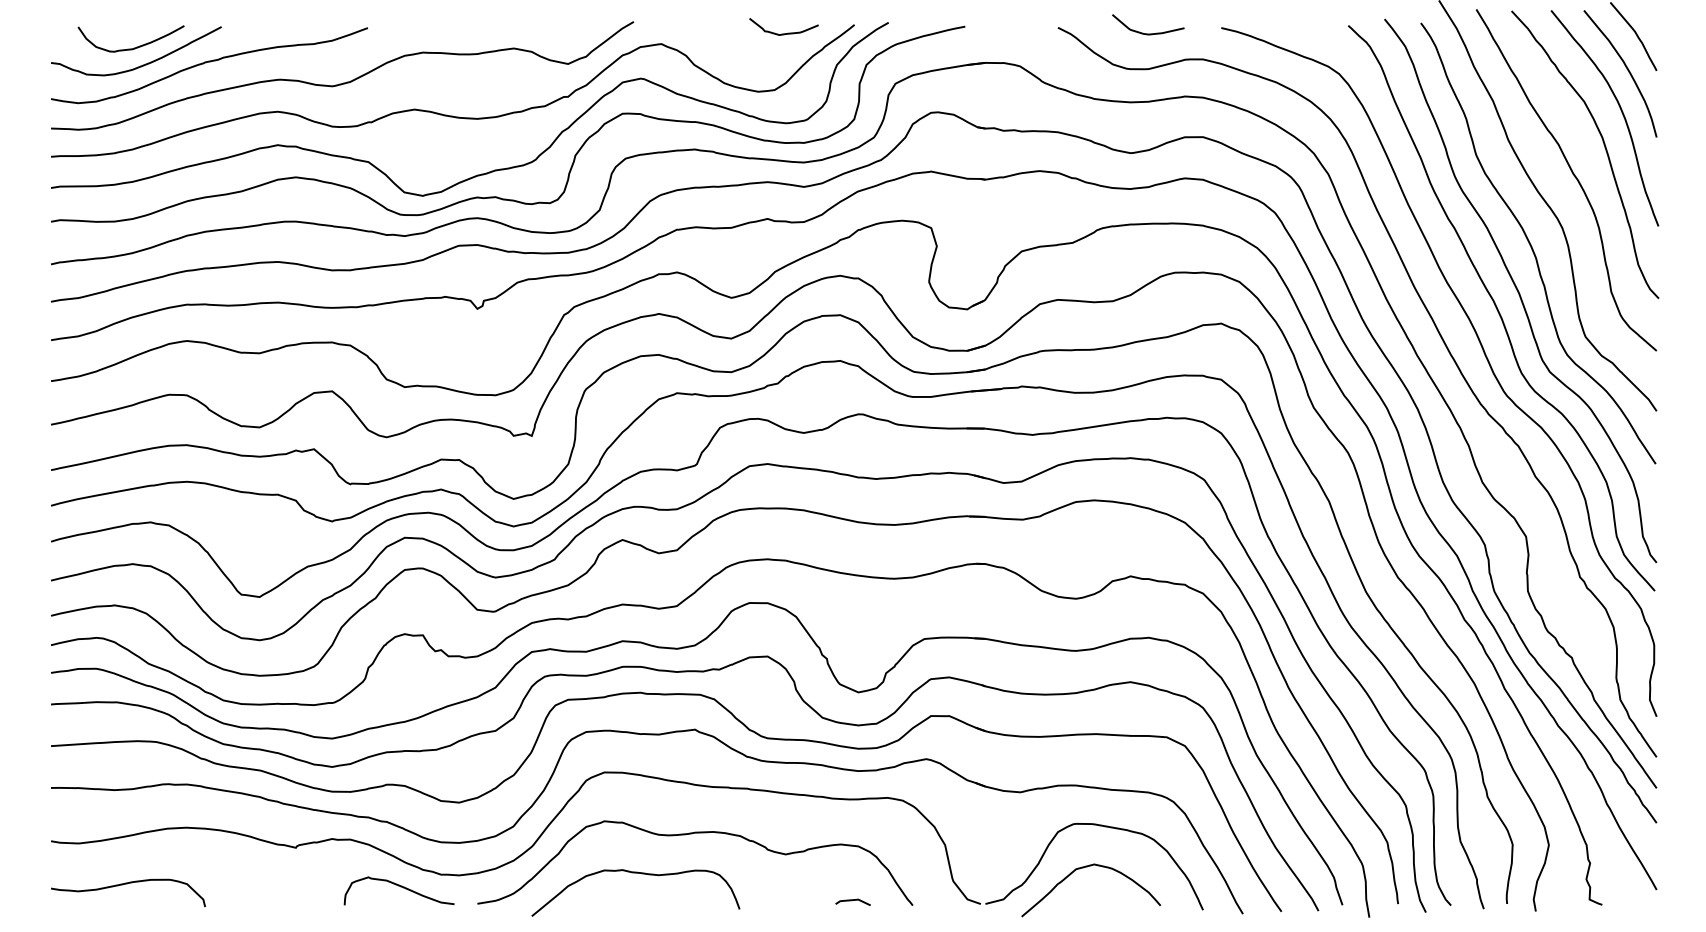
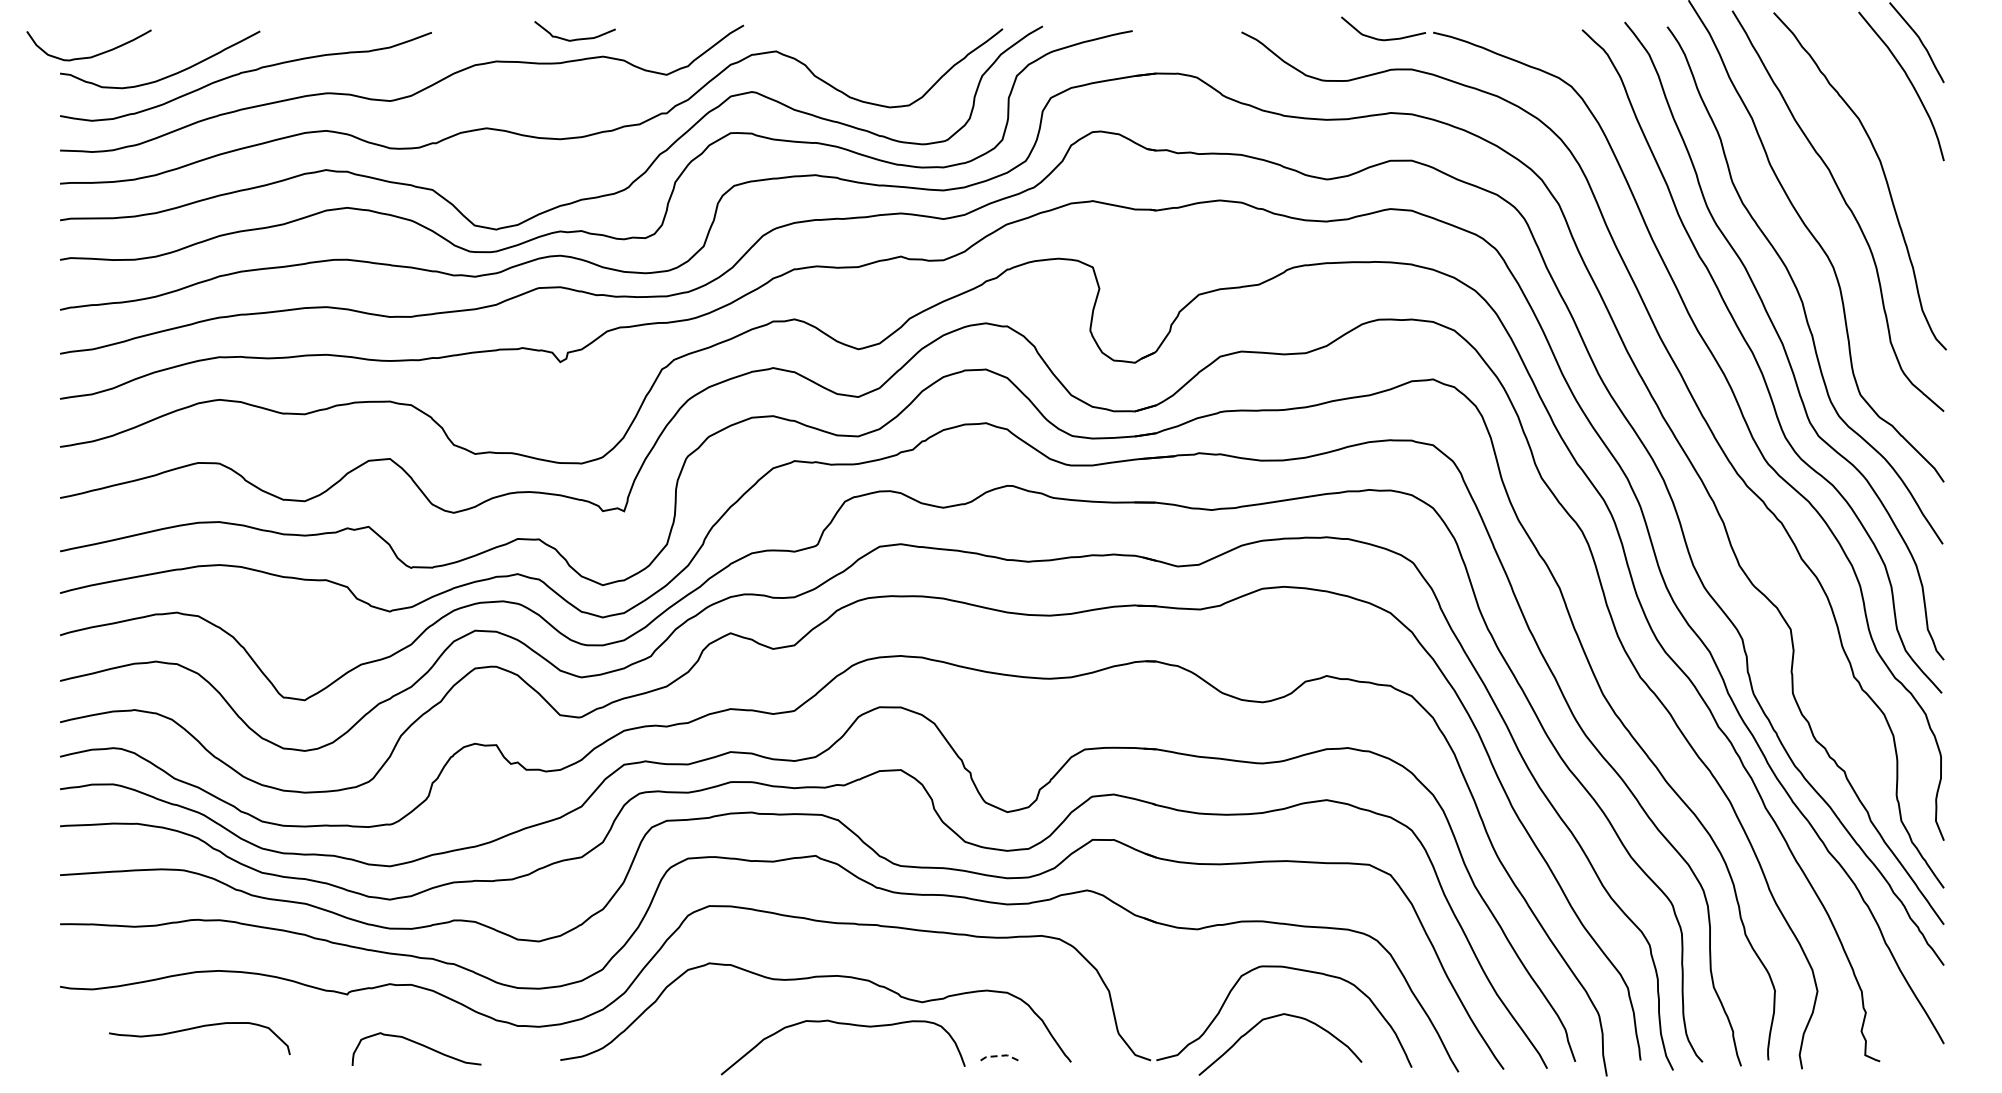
curve: (785, 33) -> (576, 38), moved
curve: (1144, 33) -> (1379, 38), moved
curve: (130, 48) -> (88, 56), moved
curve: (1621, 112) -> (1902, 131), removed
curve: (635, 873) -> (842, 1024), moved
curve: (126, 884) -> (197, 1028), moved
curve: (400, 887) -> (417, 1044), moved
line: (853, 899) -> (1001, 1055), solid -> dashed

